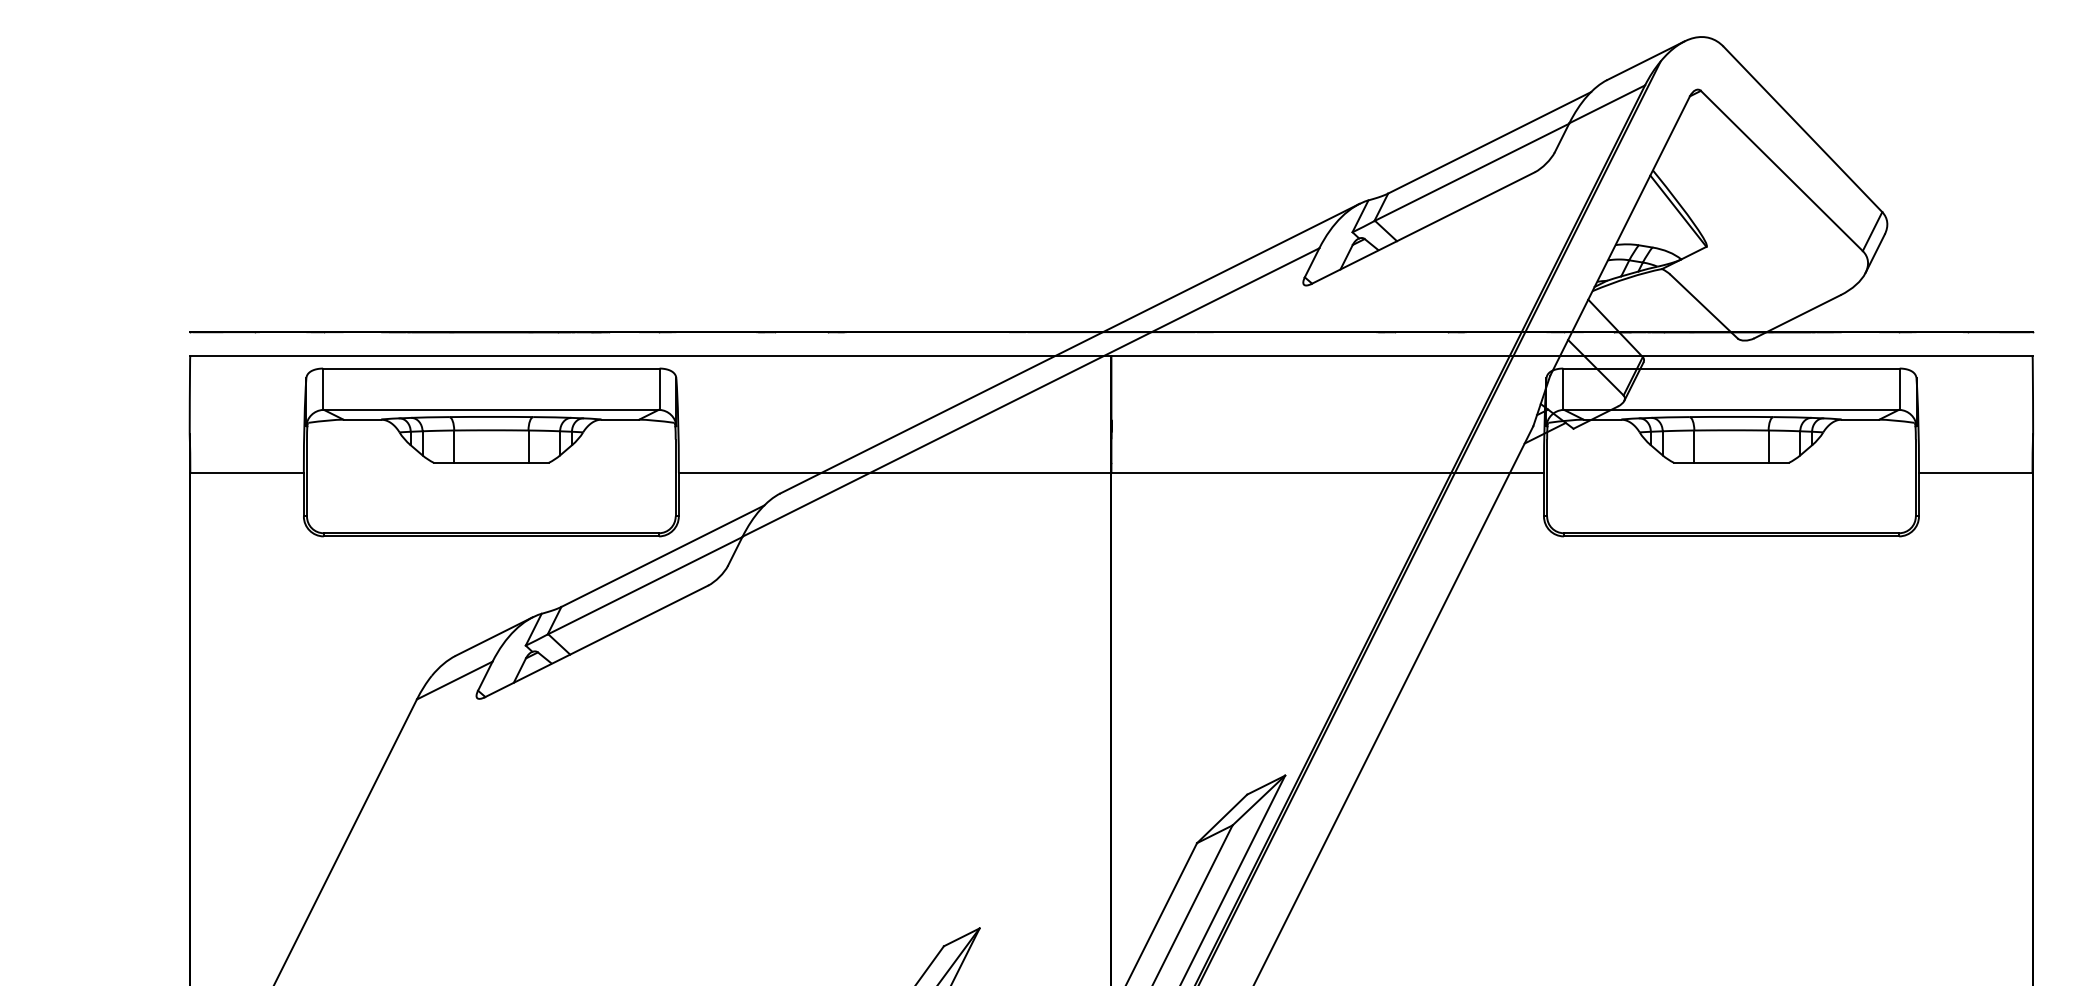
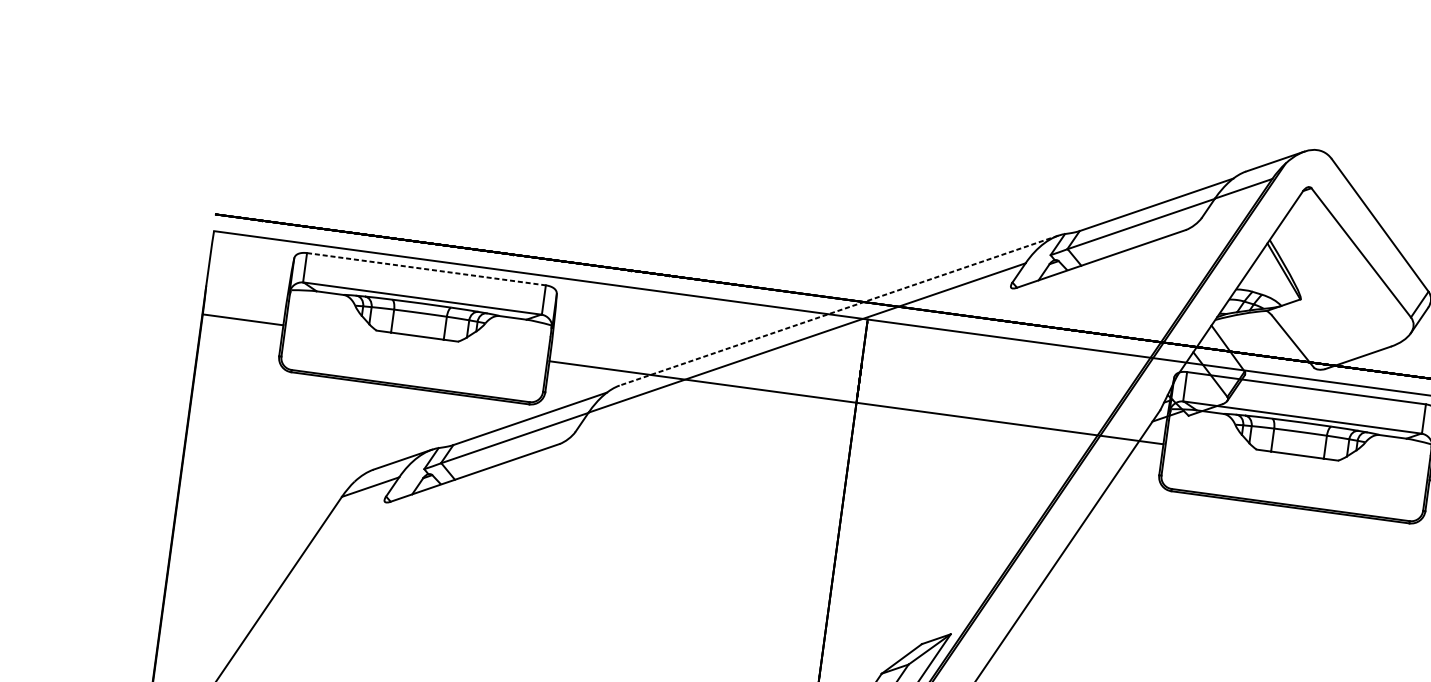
line: (1070, 348) -> (839, 310), solid -> dashed
line: (491, 368) -> (426, 269), solid -> dashed

